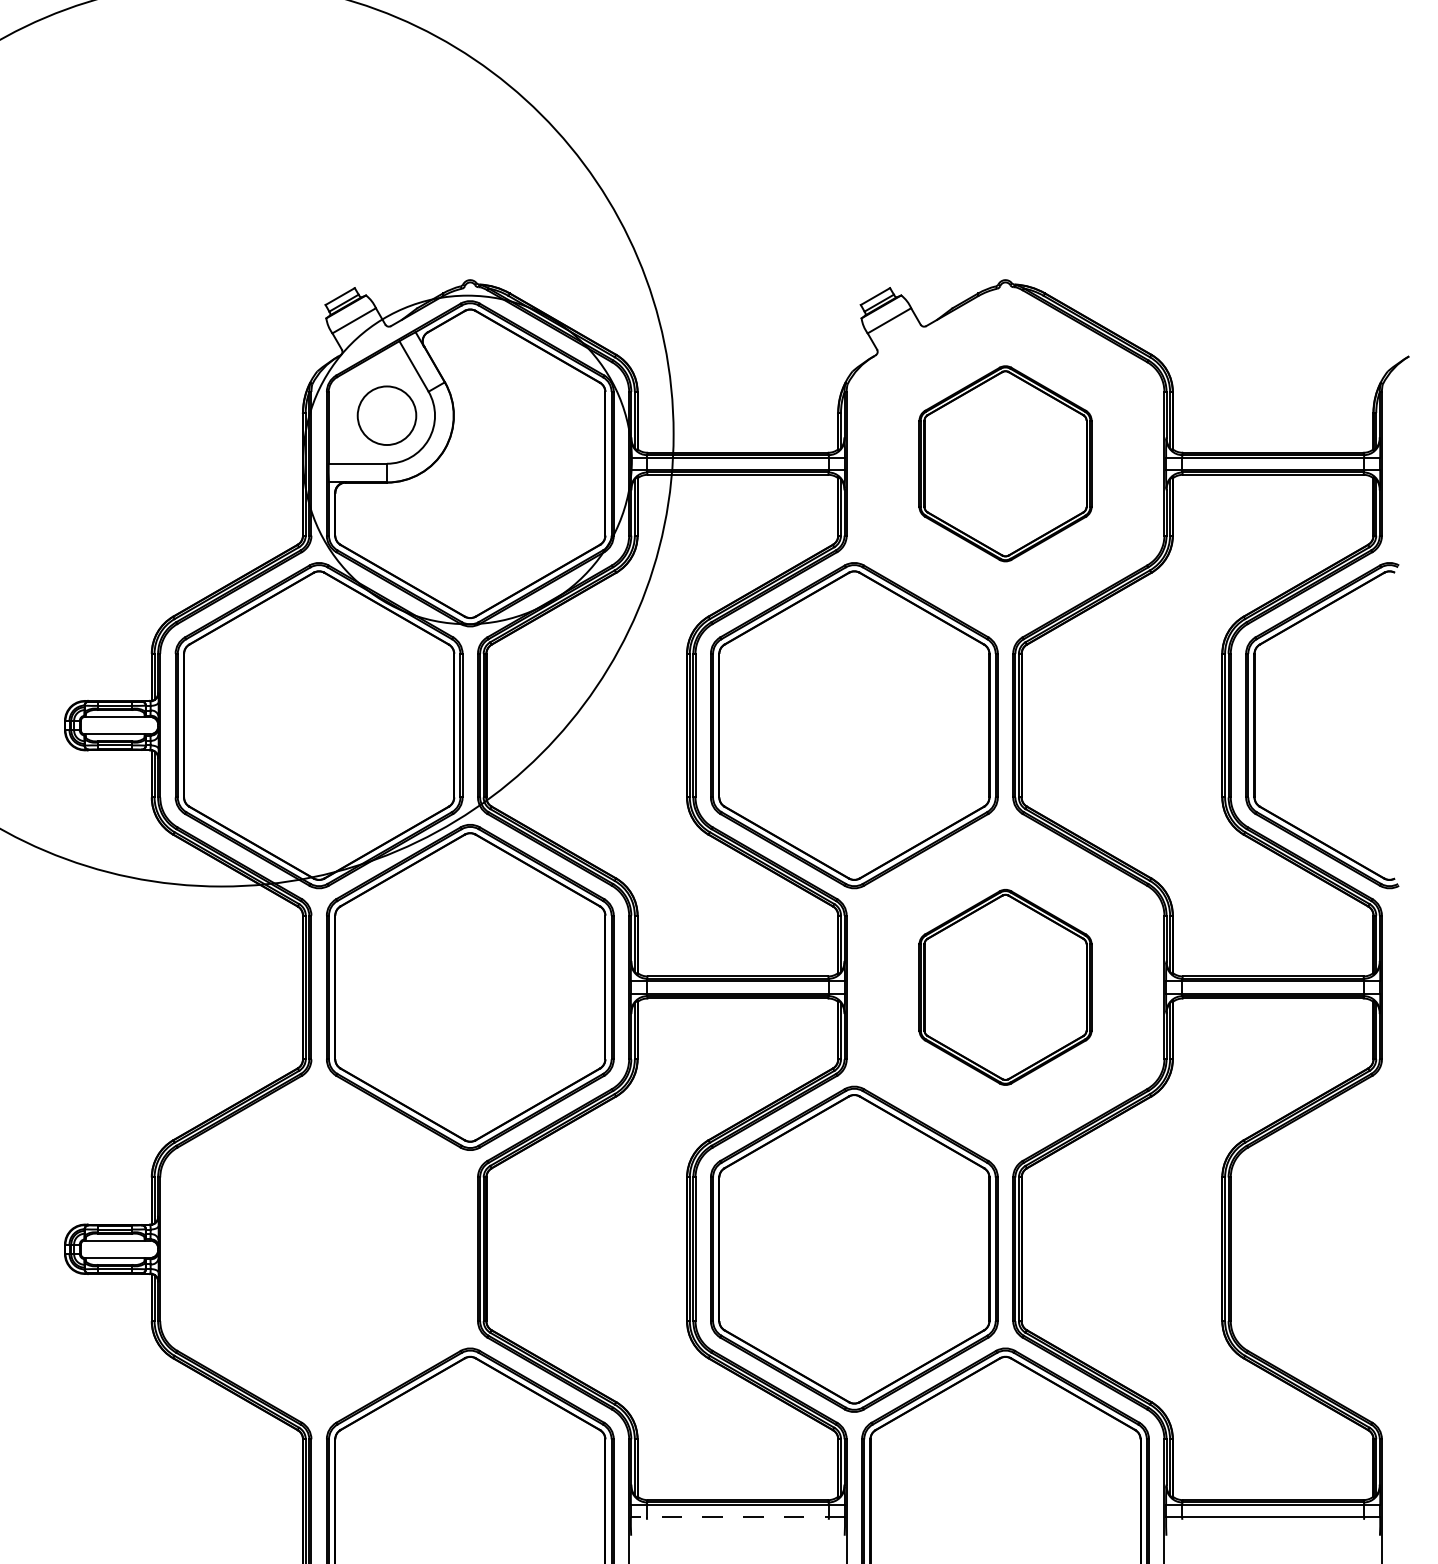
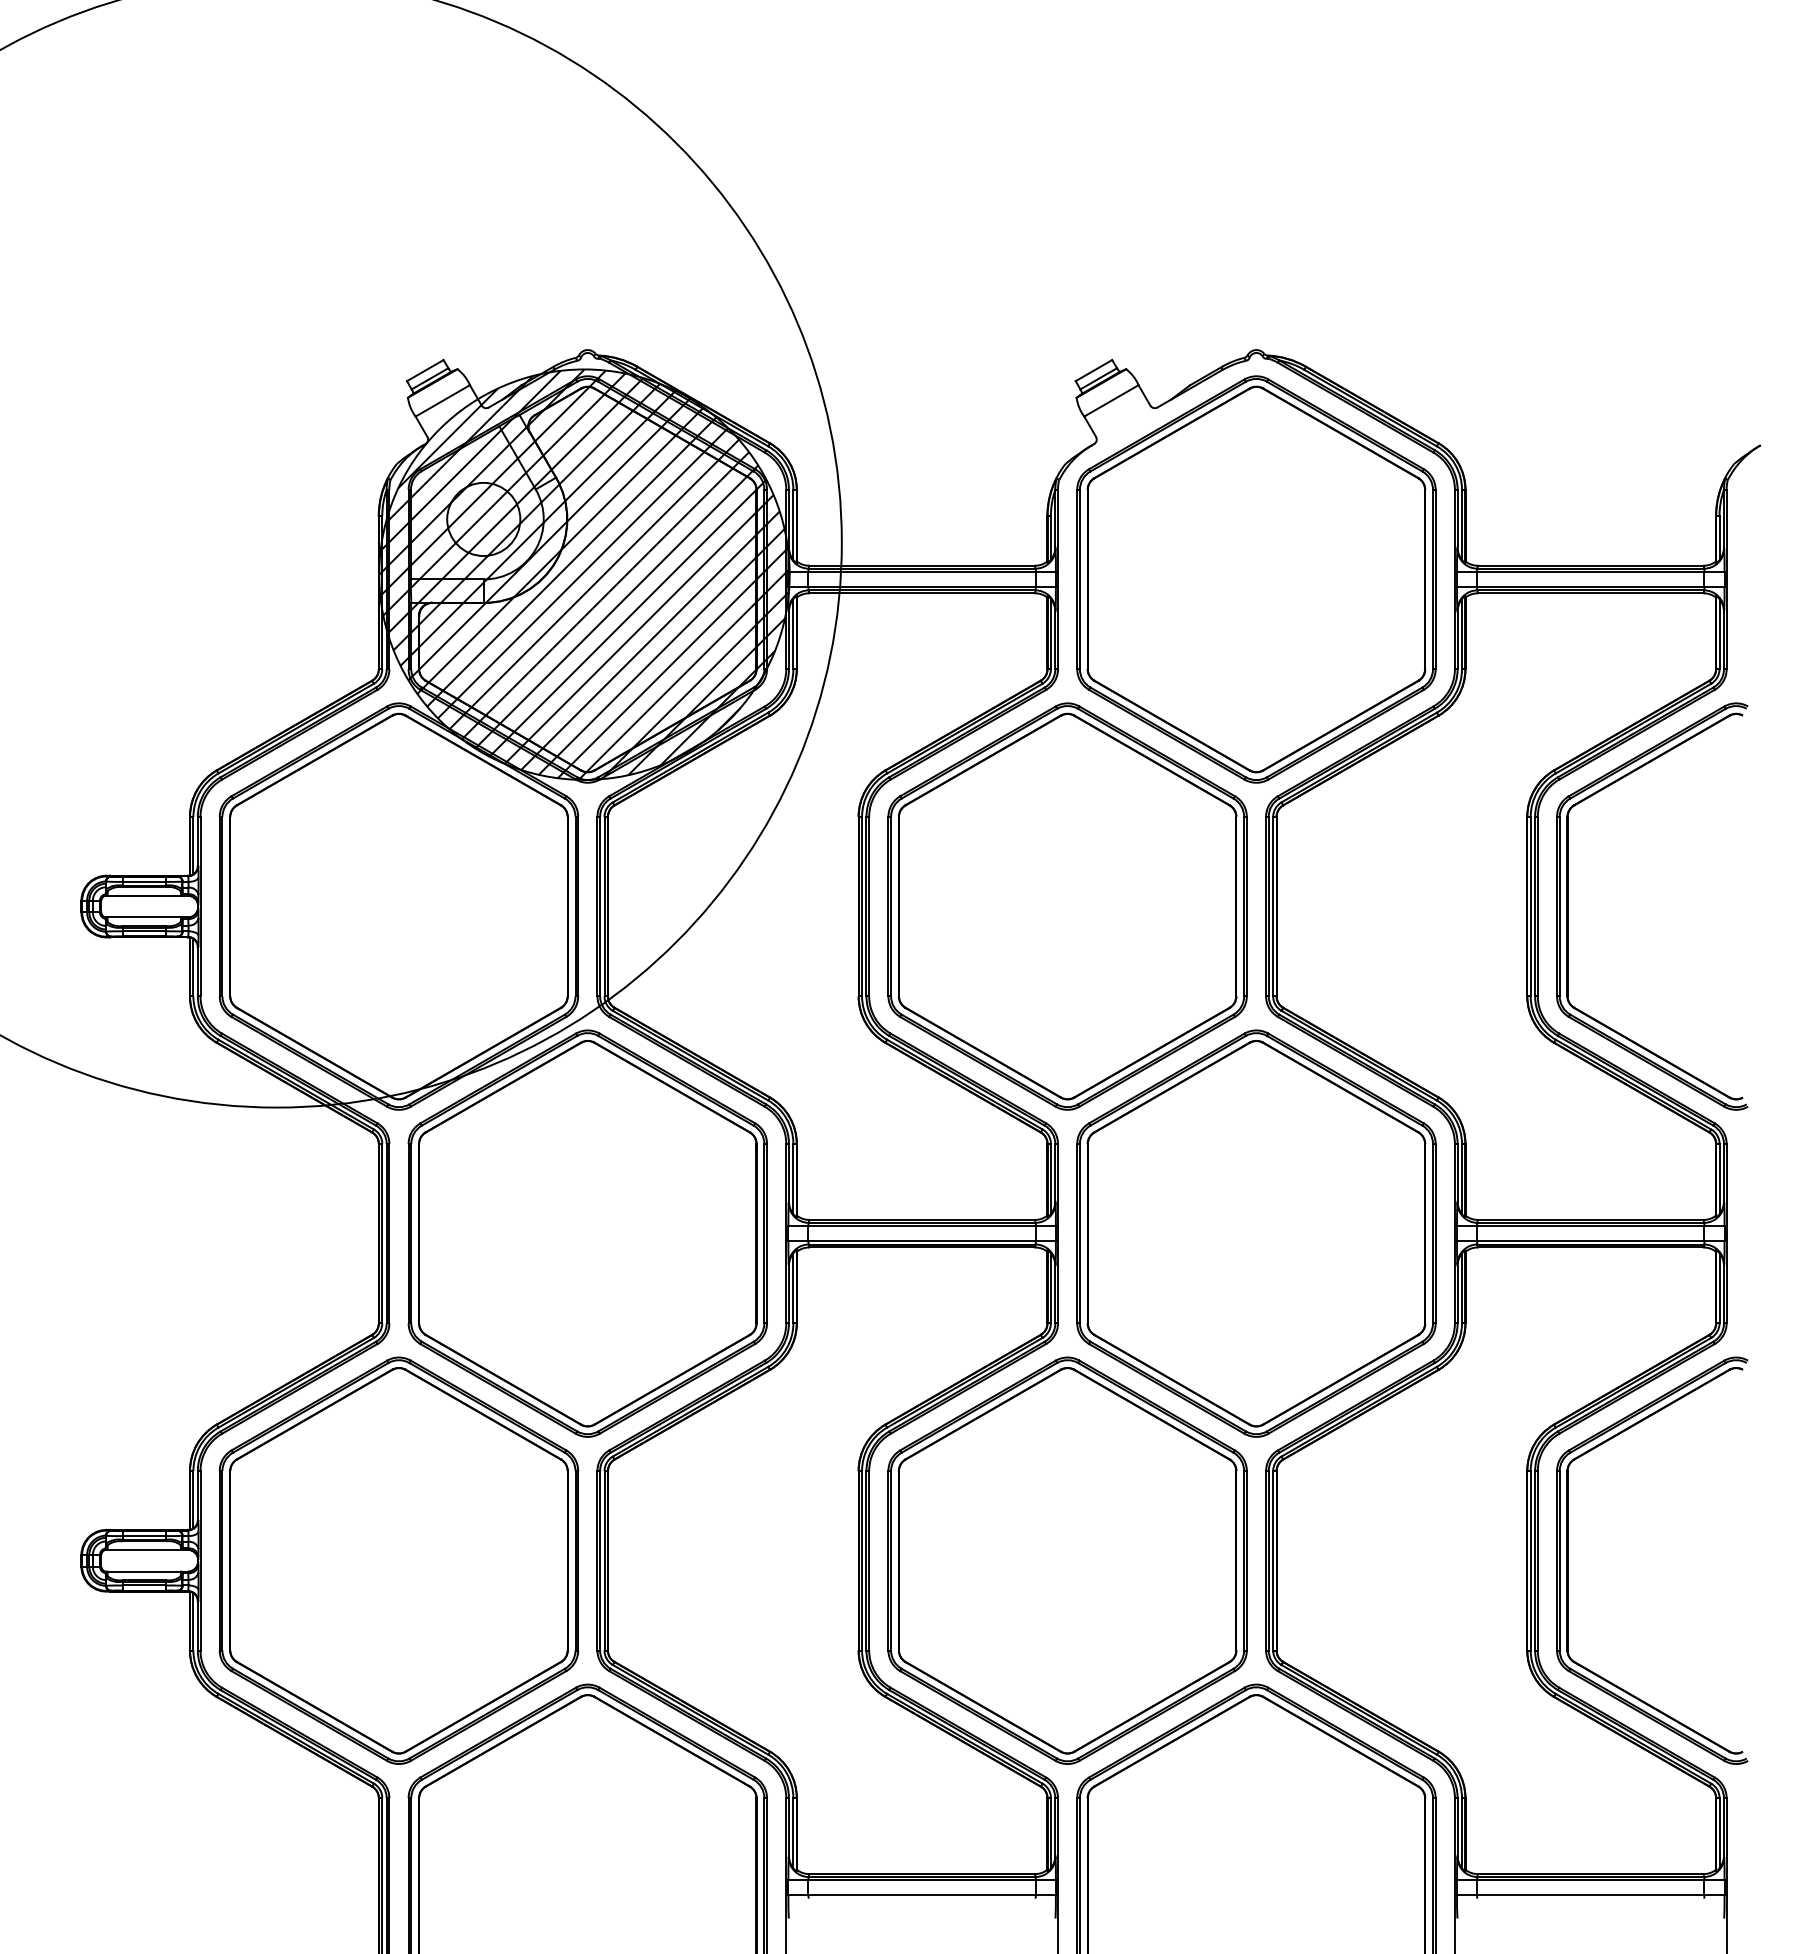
hatch: (467, 459) -> (584, 574), added
part: (1005, 463) -> (1256, 579), size x1.67
part: (1005, 987) -> (1256, 1233), size x1.67
part: (318, 1249) -> (398, 1560), added
part: (1255, 1249) -> (1568, 1560), added
line: (738, 1517) -> (922, 1895), dashed -> solid

